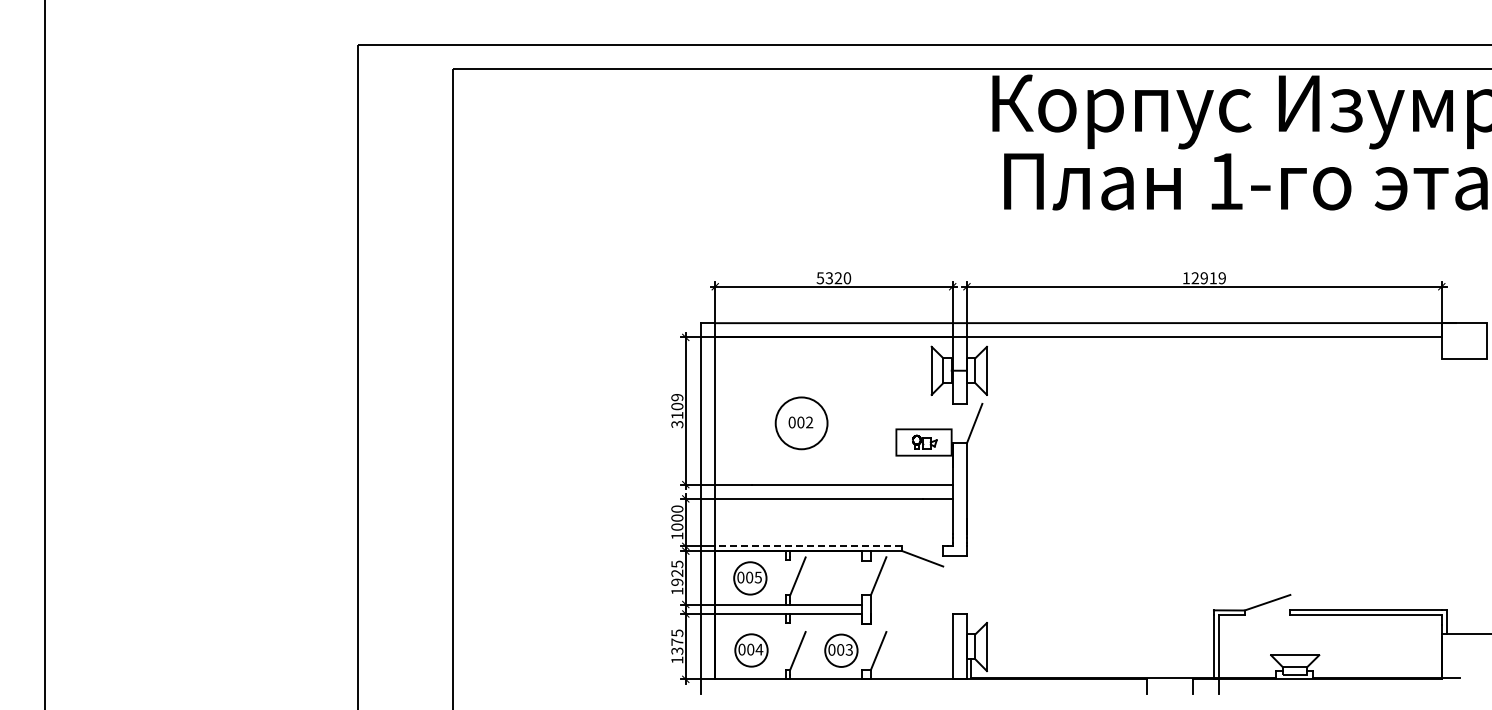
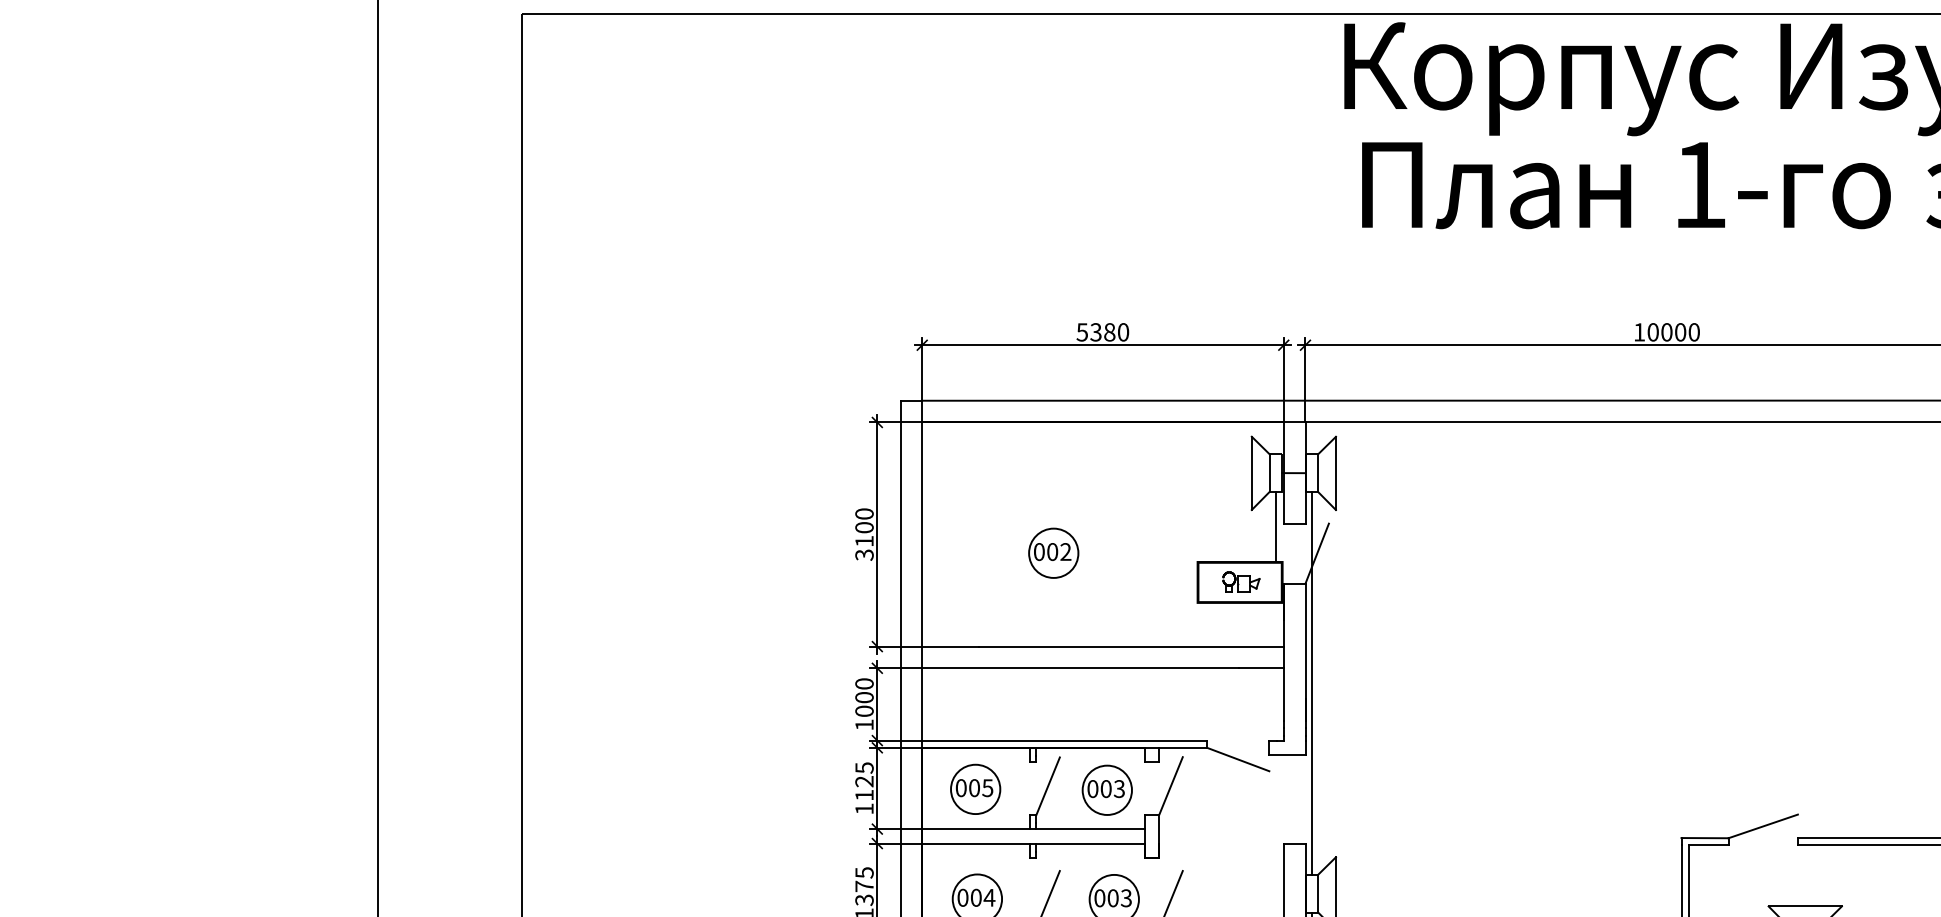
text: (838, 278) -> (1109, 332), 5320 -> 5380
text: (1208, 278) -> (1673, 332), 12919 -> 10000
text: (677, 397) -> (864, 513), 3109 -> 3100
line: (947, 406) -> (1275, 527), added
circle: (801, 423) -> (1053, 553), size x0.62
line: (971, 508) -> (1312, 682), added
line: (808, 546) -> (1064, 740), dashed -> solid
part: (836, 579) -> (1106, 791), added
text: (677, 581) -> (864, 794), 1925 -> 1125

